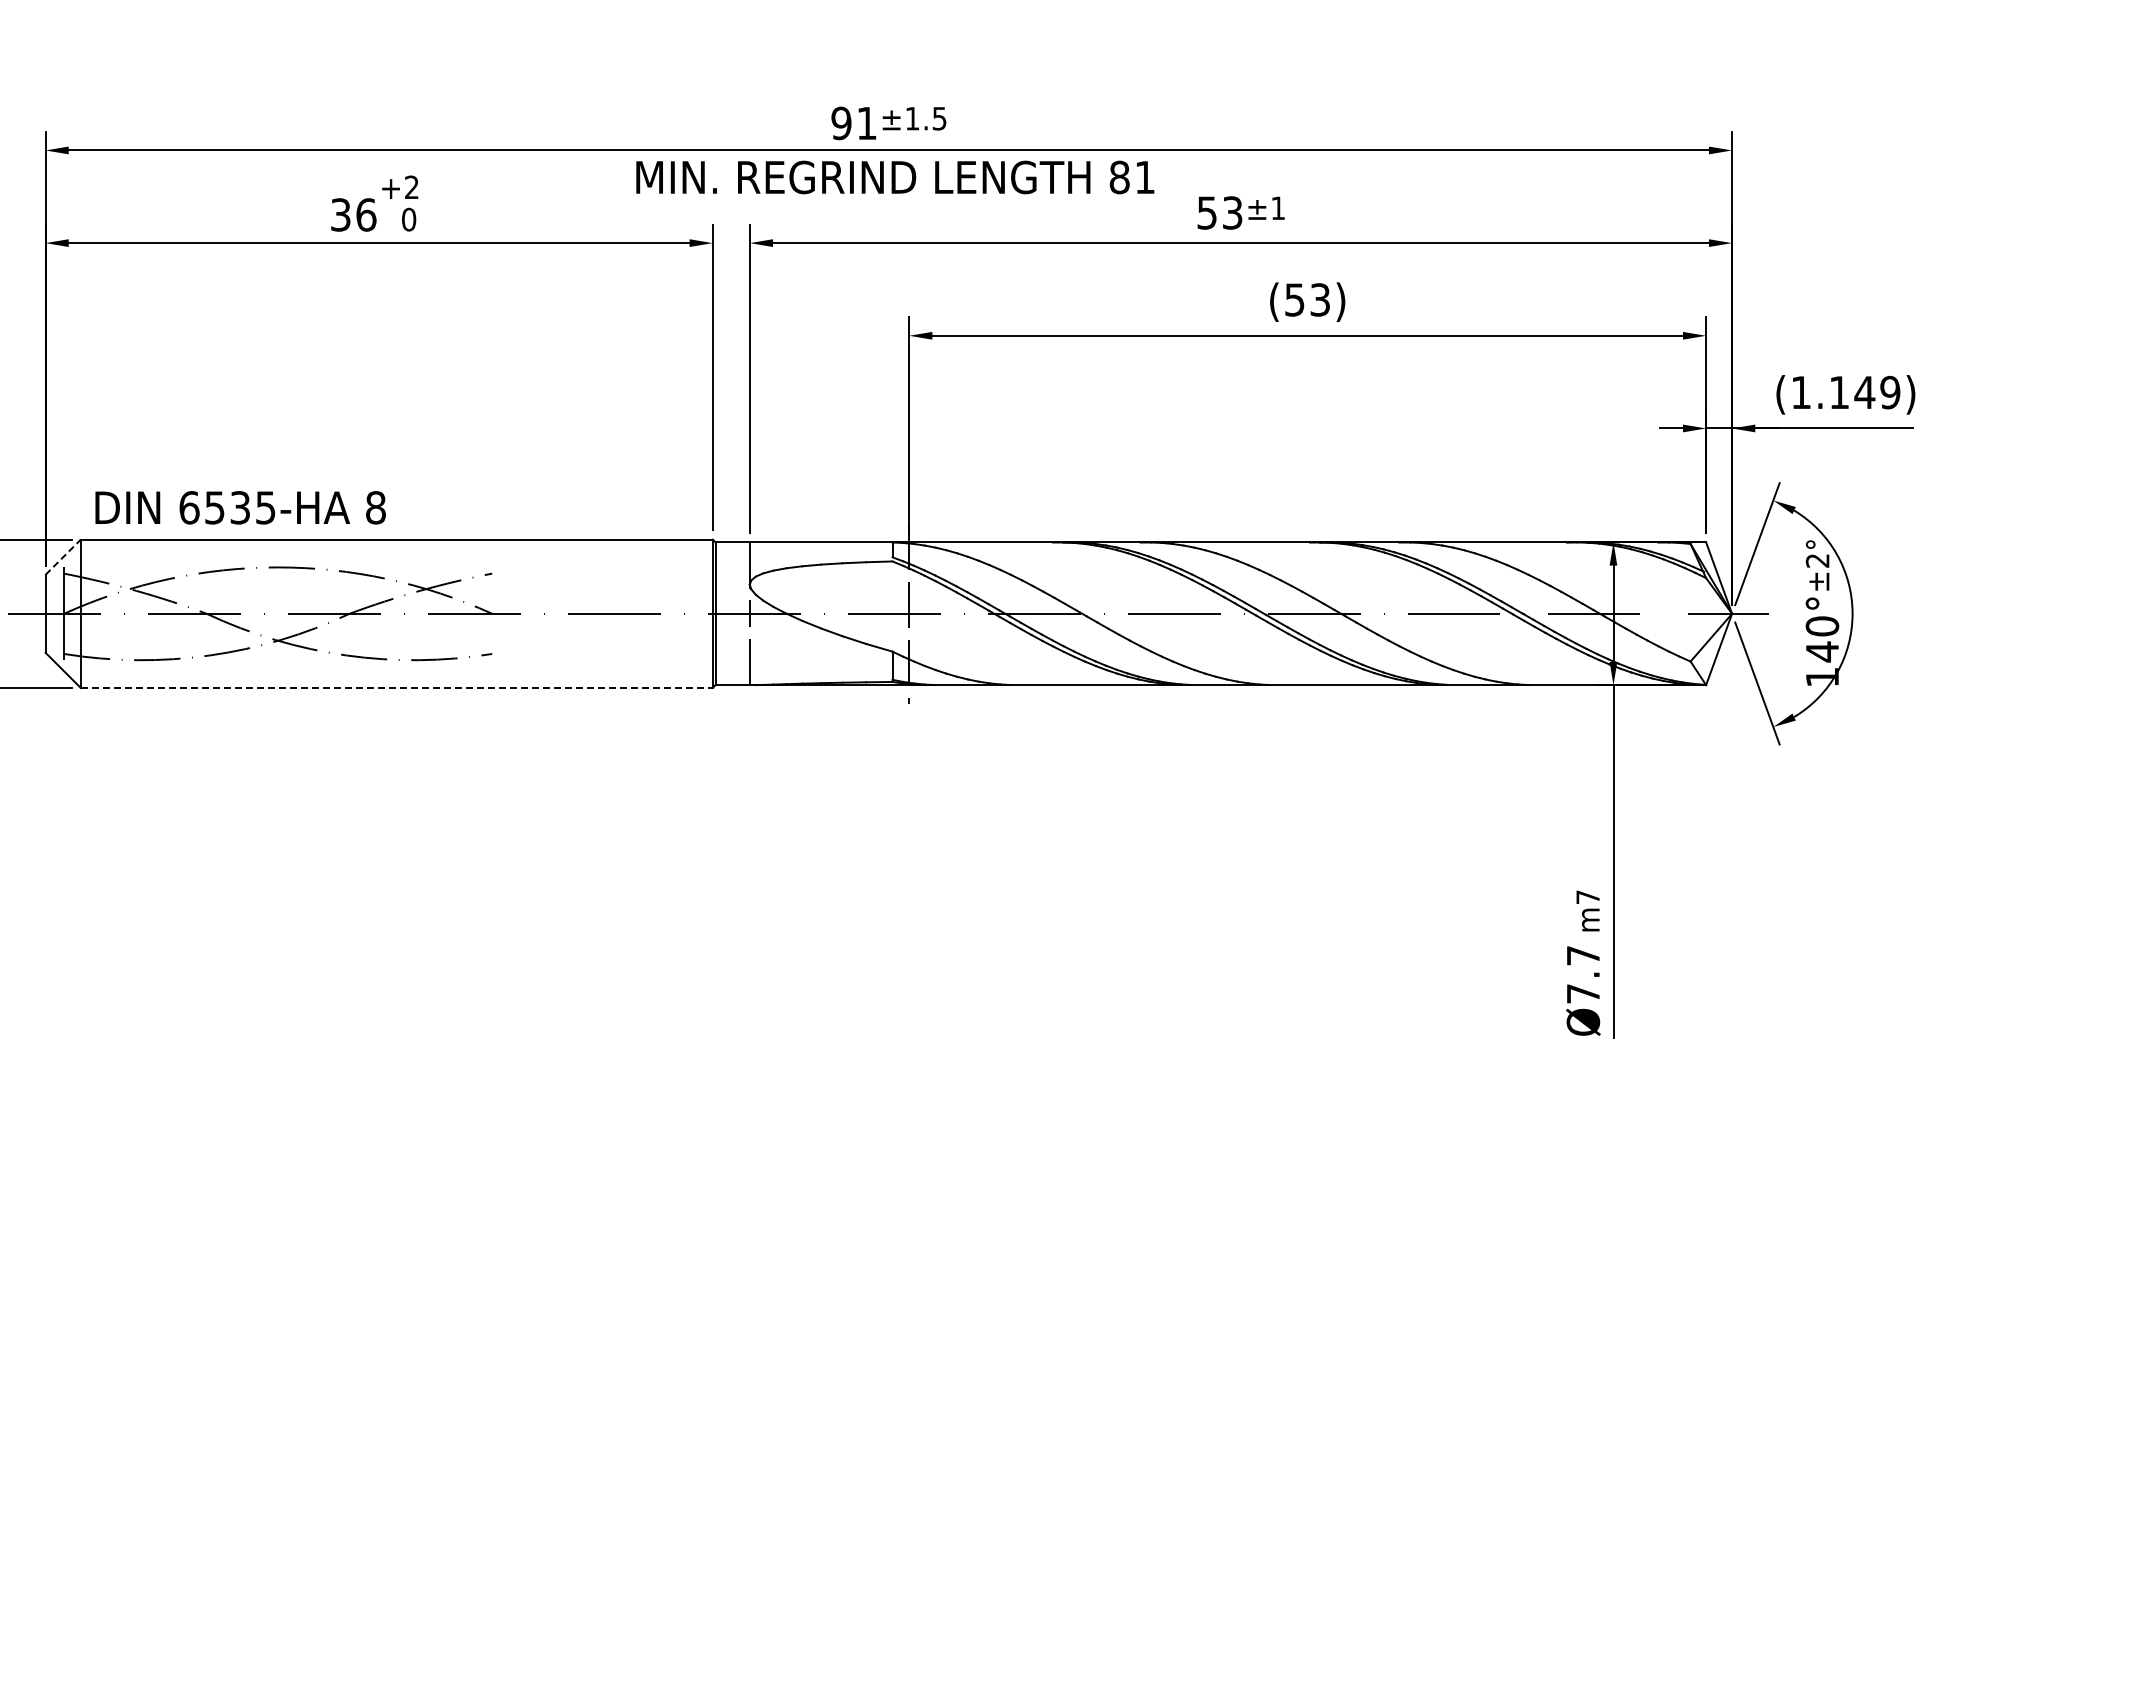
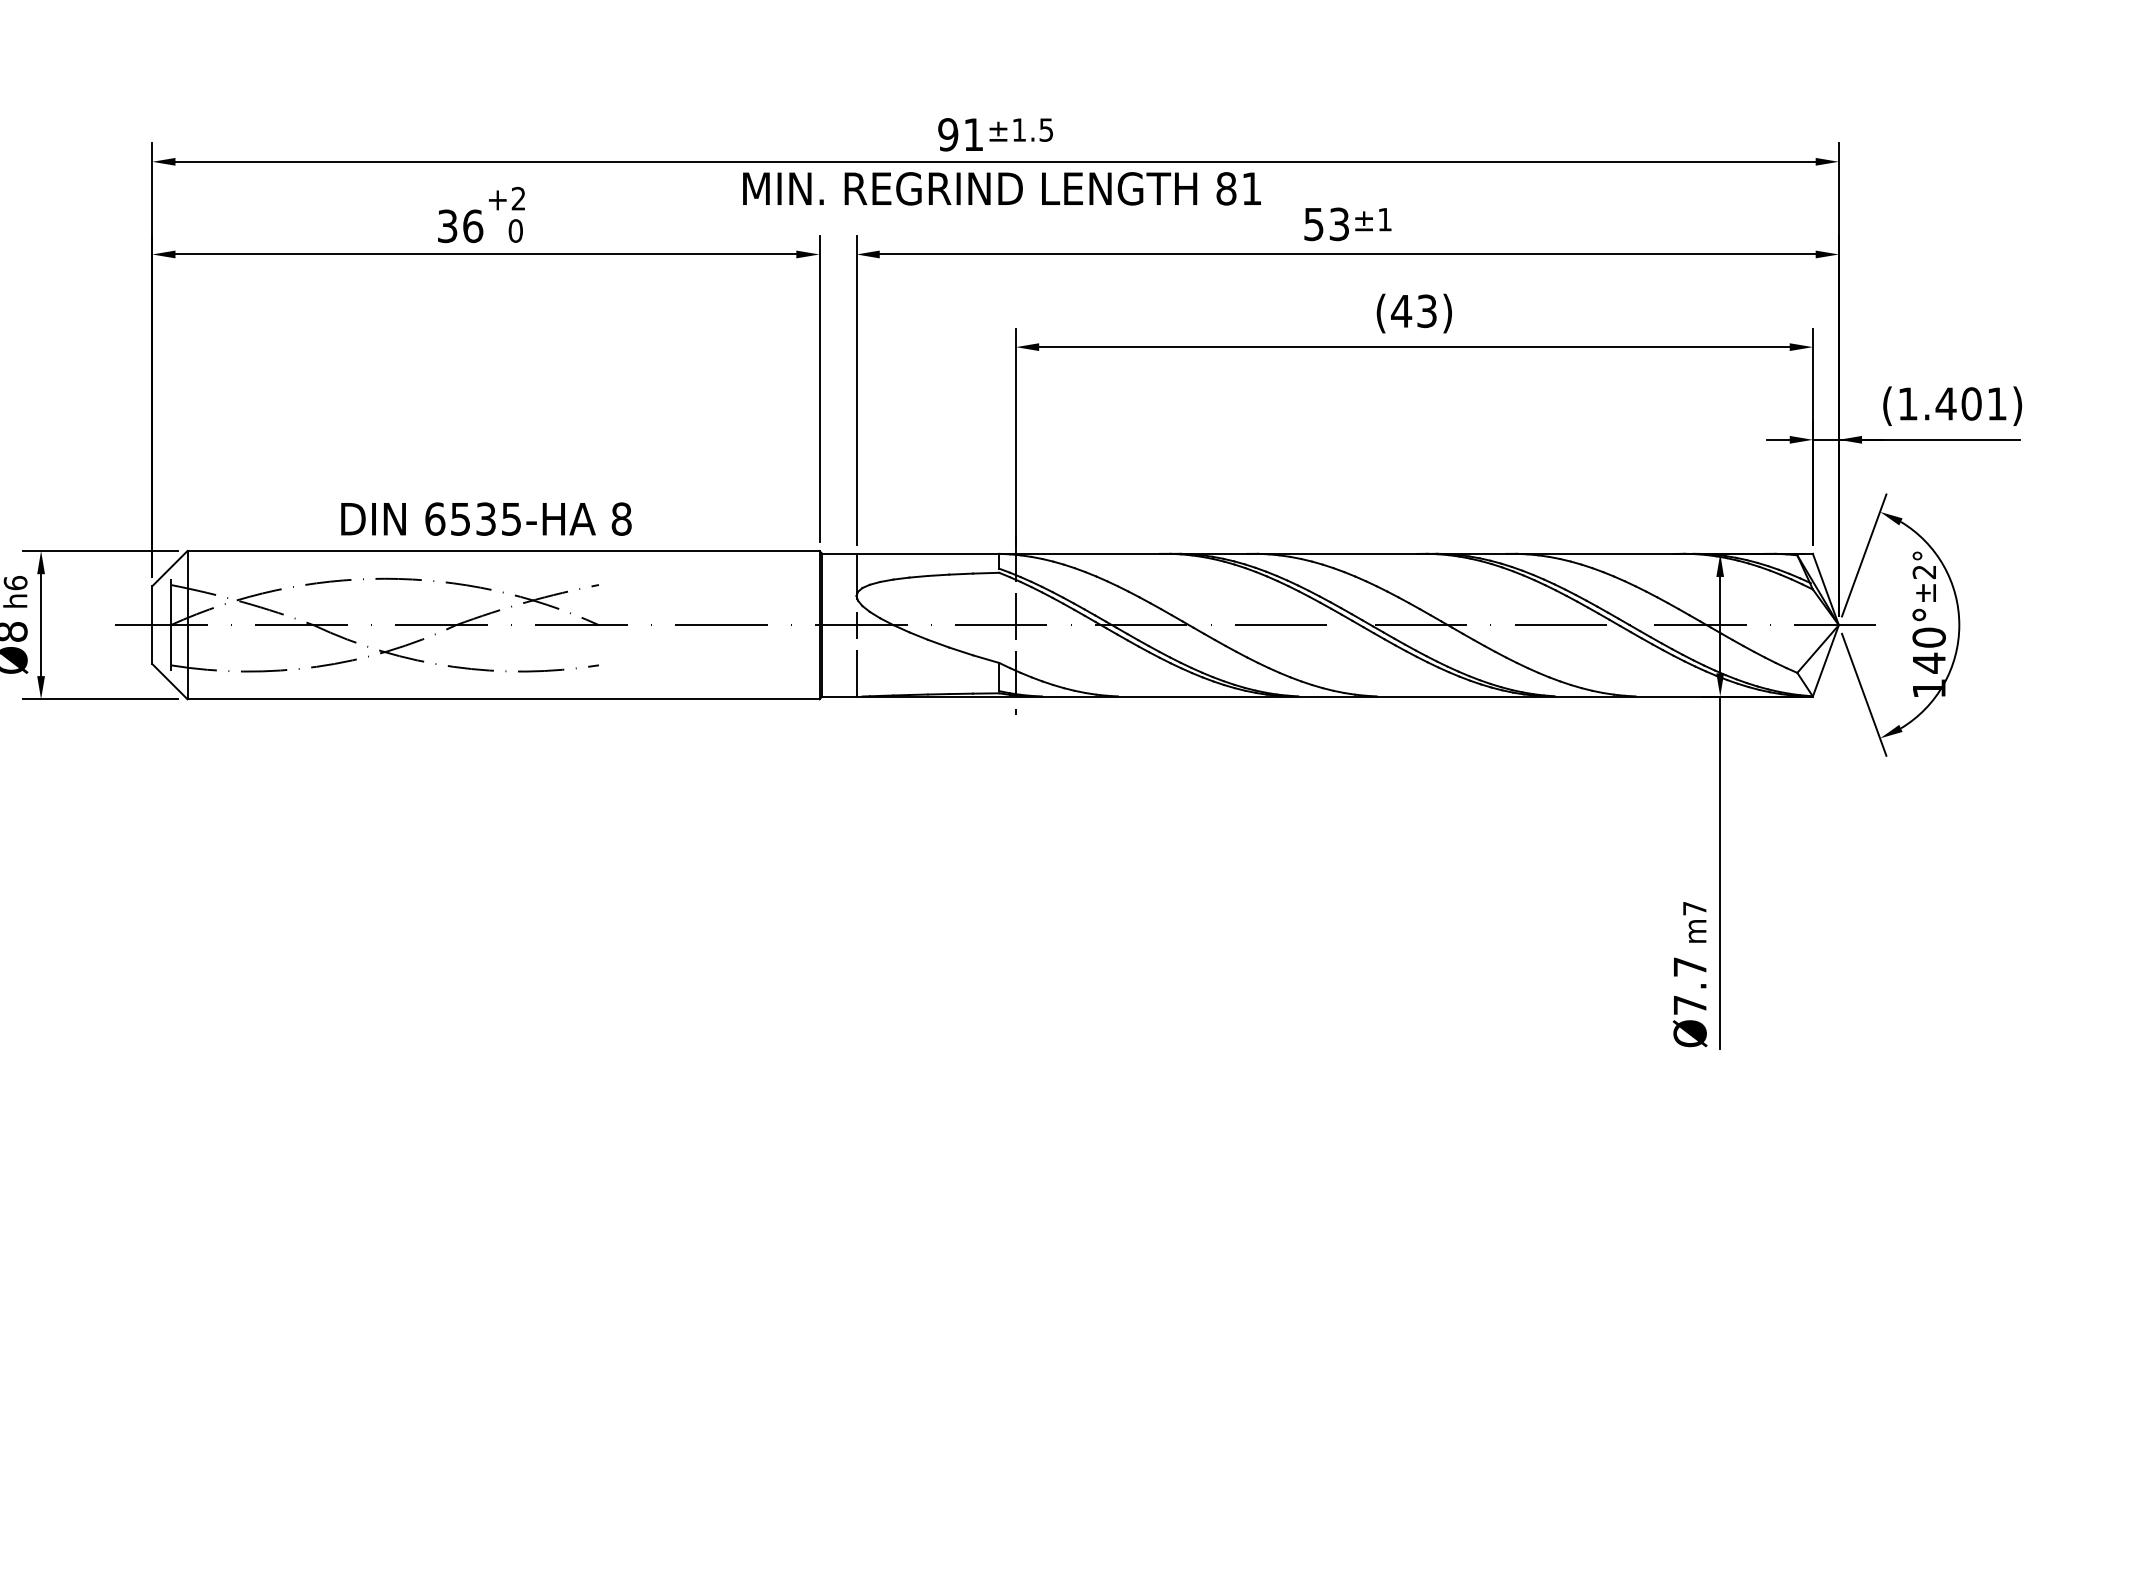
text: (1294, 299) -> (1401, 310), (53) -> (43)
text: (1864, 392) -> (1971, 403), (1.149) -> (1.401)
text: (240, 507) -> (486, 518), moved
line: (63, 557) -> (170, 568), dashed -> solid
line: (396, 687) -> (503, 698), dashed -> solid

